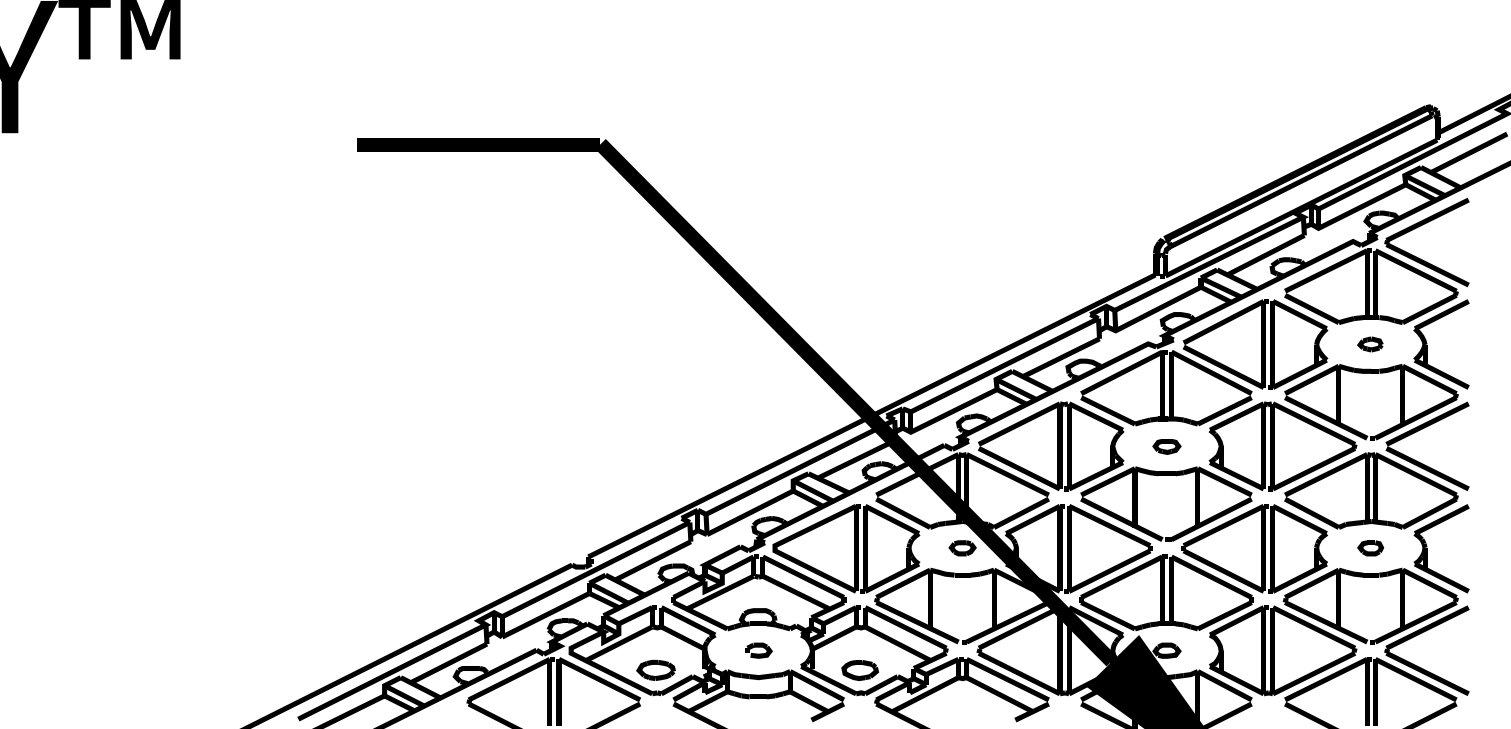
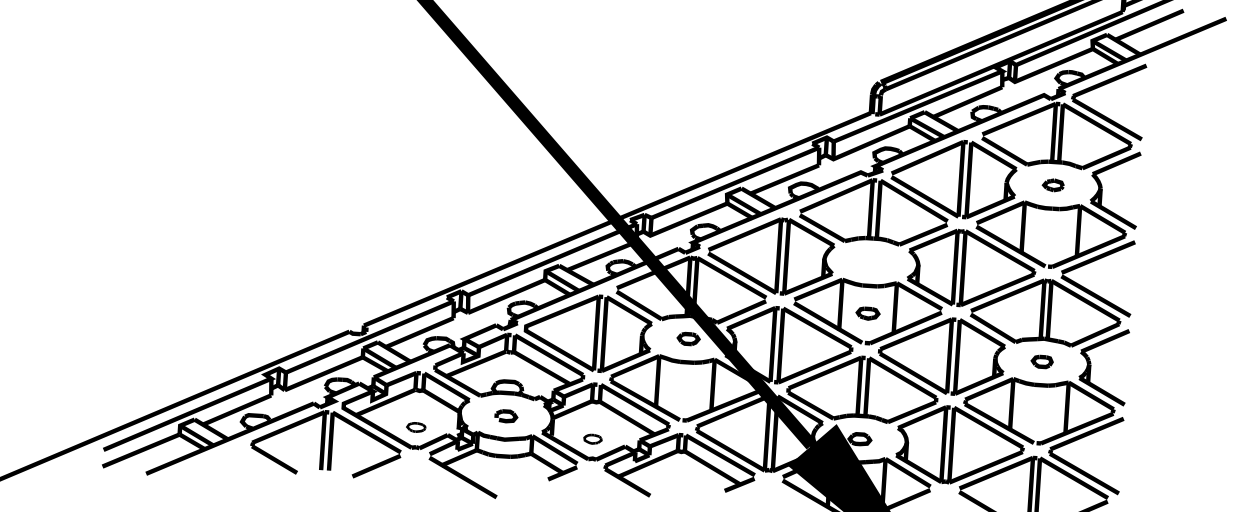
part: (1166, 446) -> (867, 313), moved
part: (655, 669) -> (415, 426), size x0.6
part: (859, 670) -> (592, 439), size x0.6

